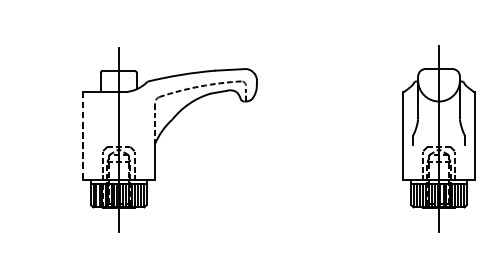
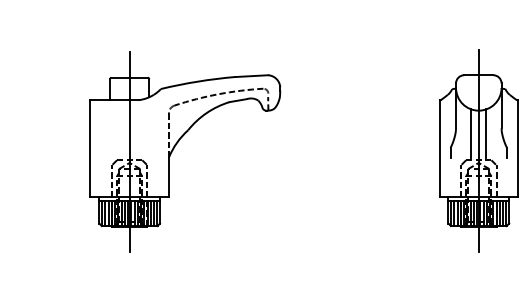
line: (432, 122) -> (471, 133), added
line: (446, 122) -> (486, 133), added
line: (82, 136) -> (90, 148), dashed -> solid

